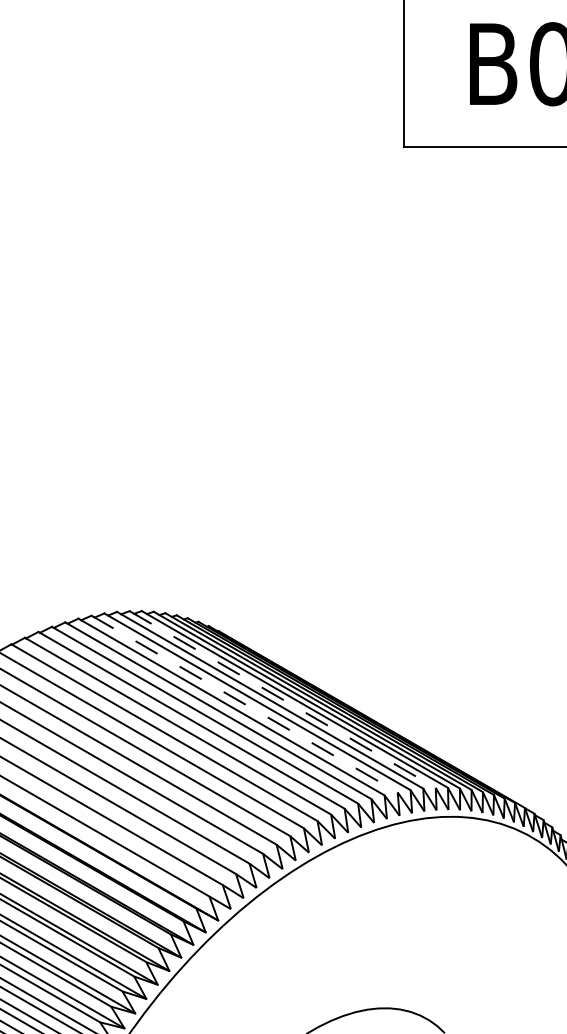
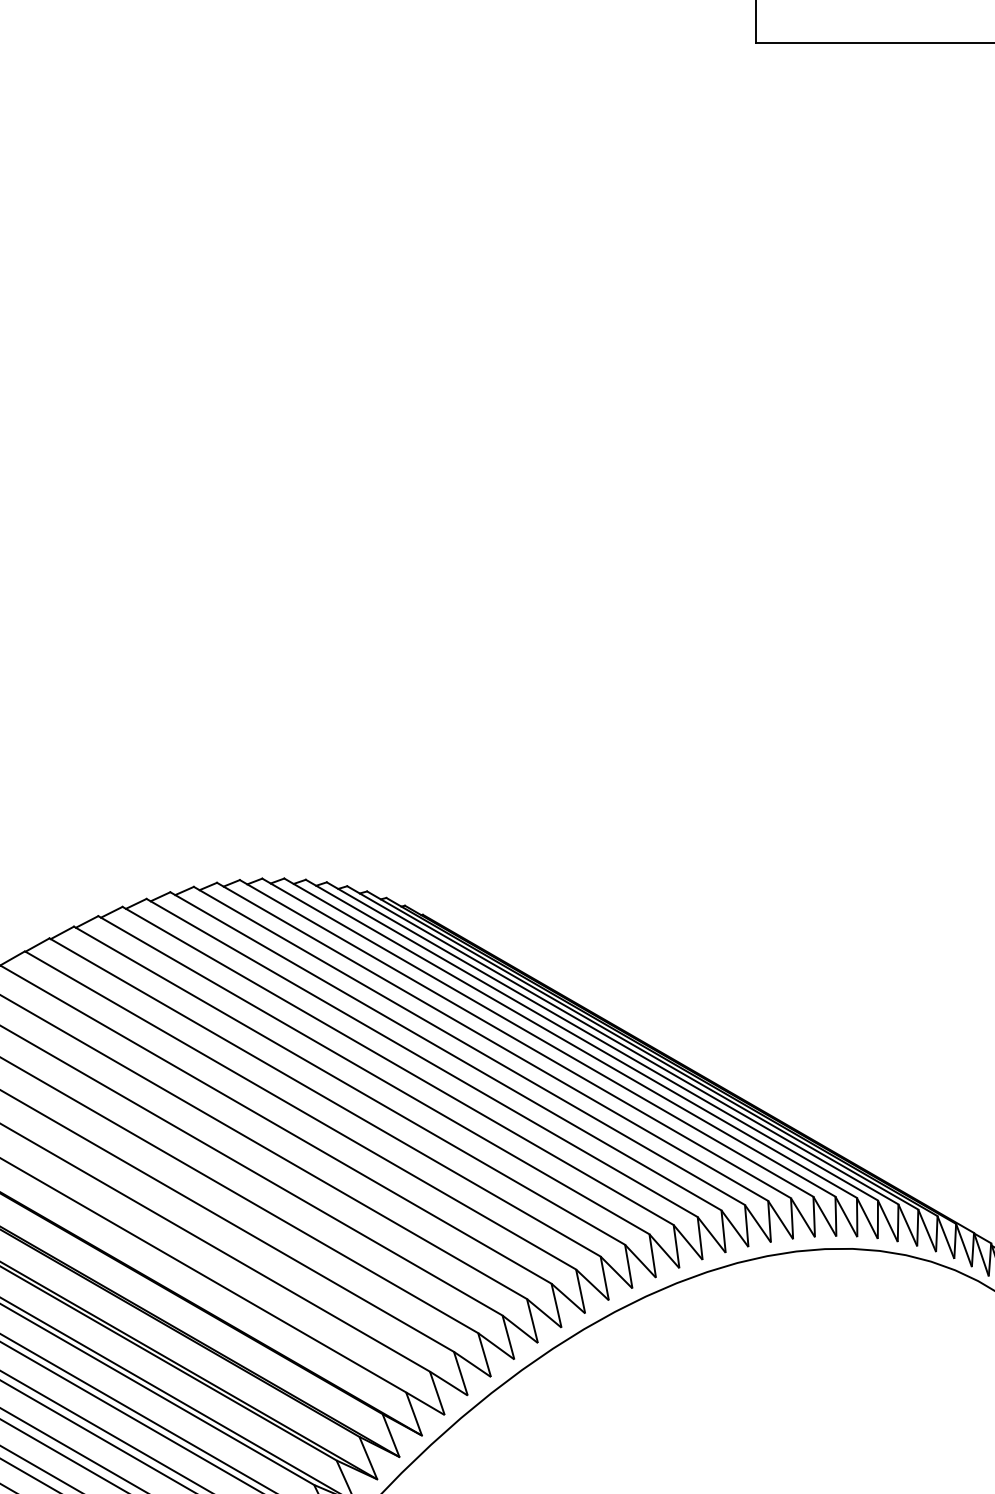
line: (282, 699) -> (537, 1037), dashed -> solid
line: (244, 704) -> (469, 1046), dashed -> solid

